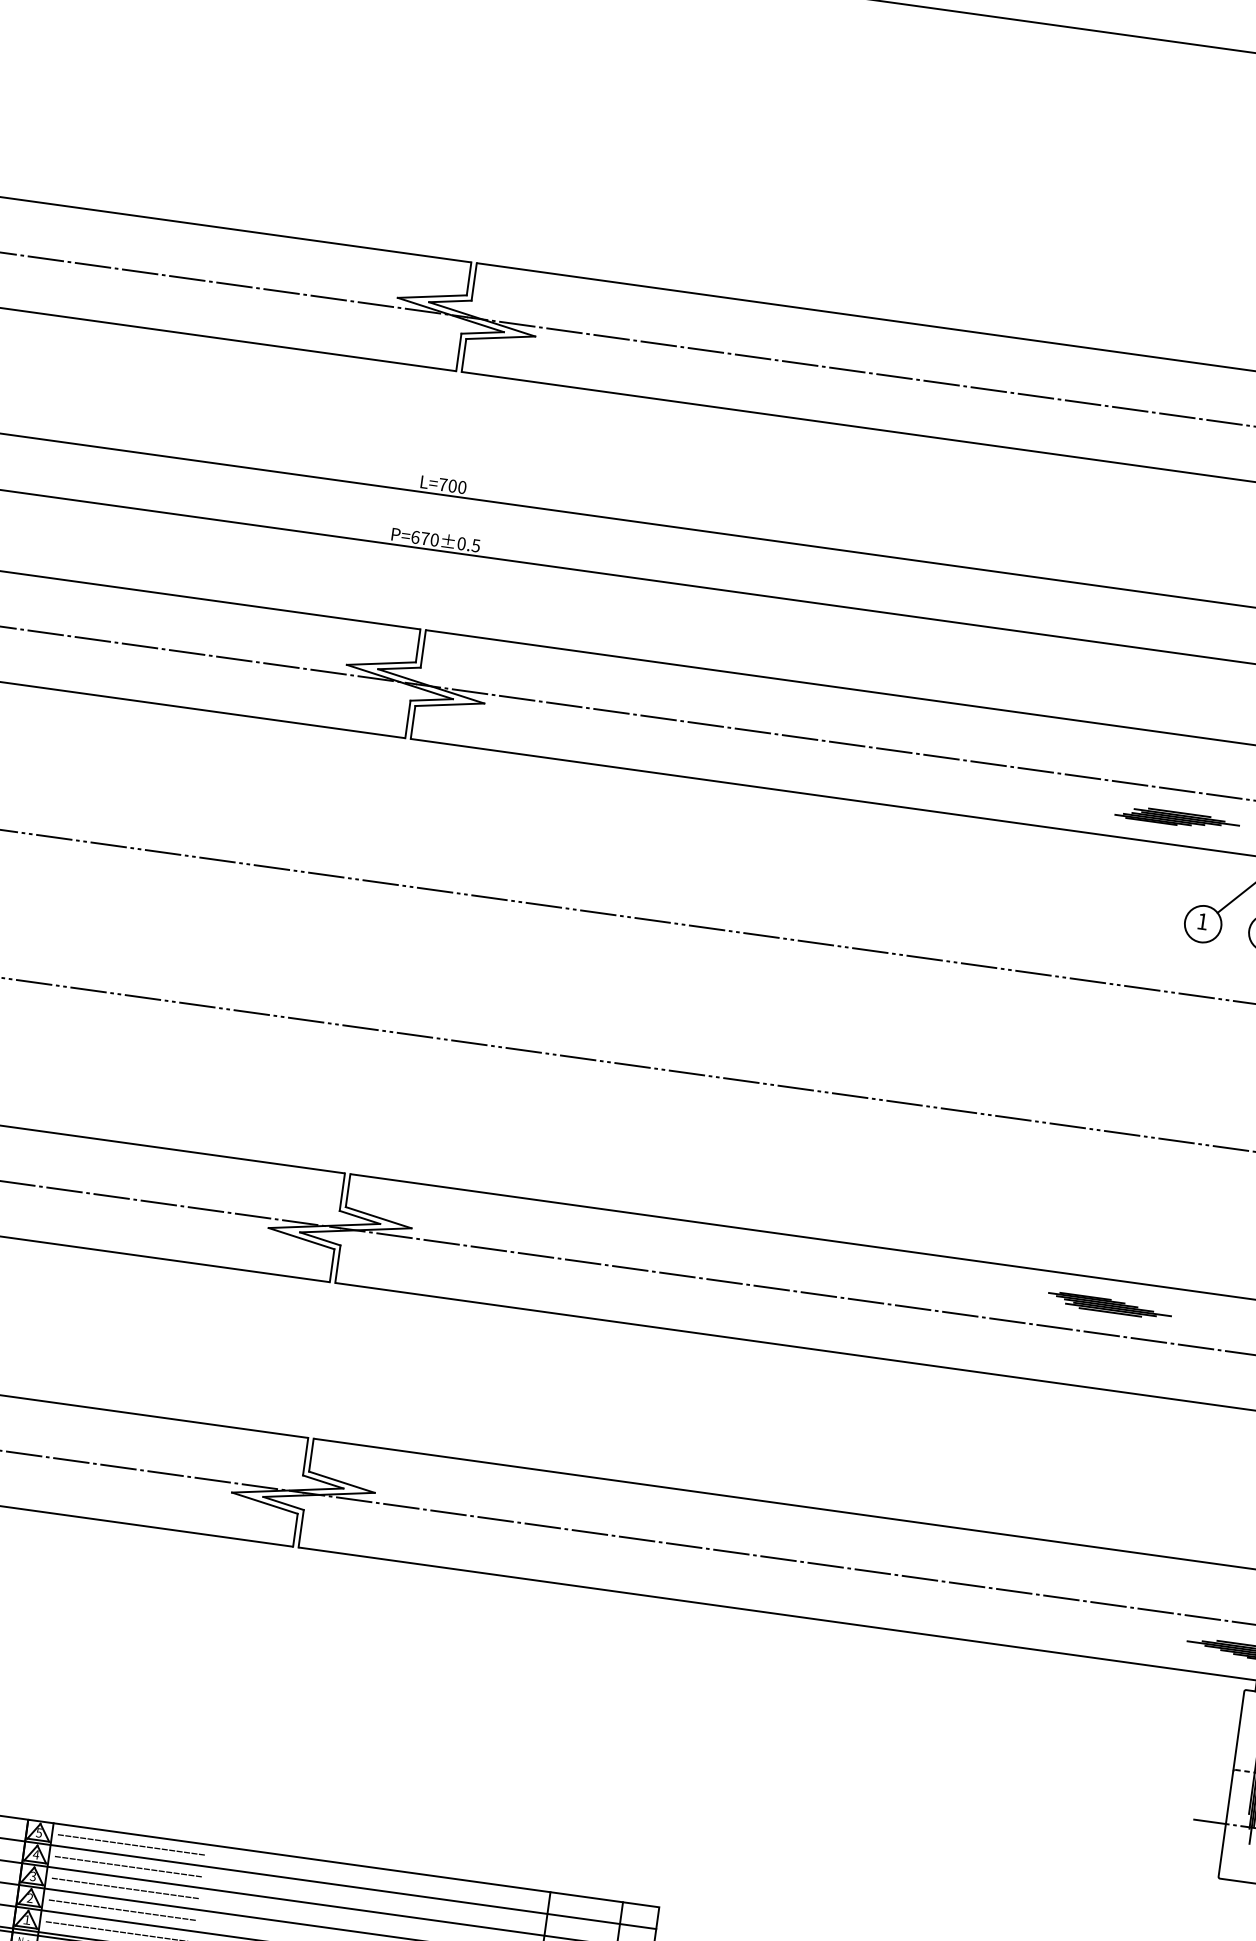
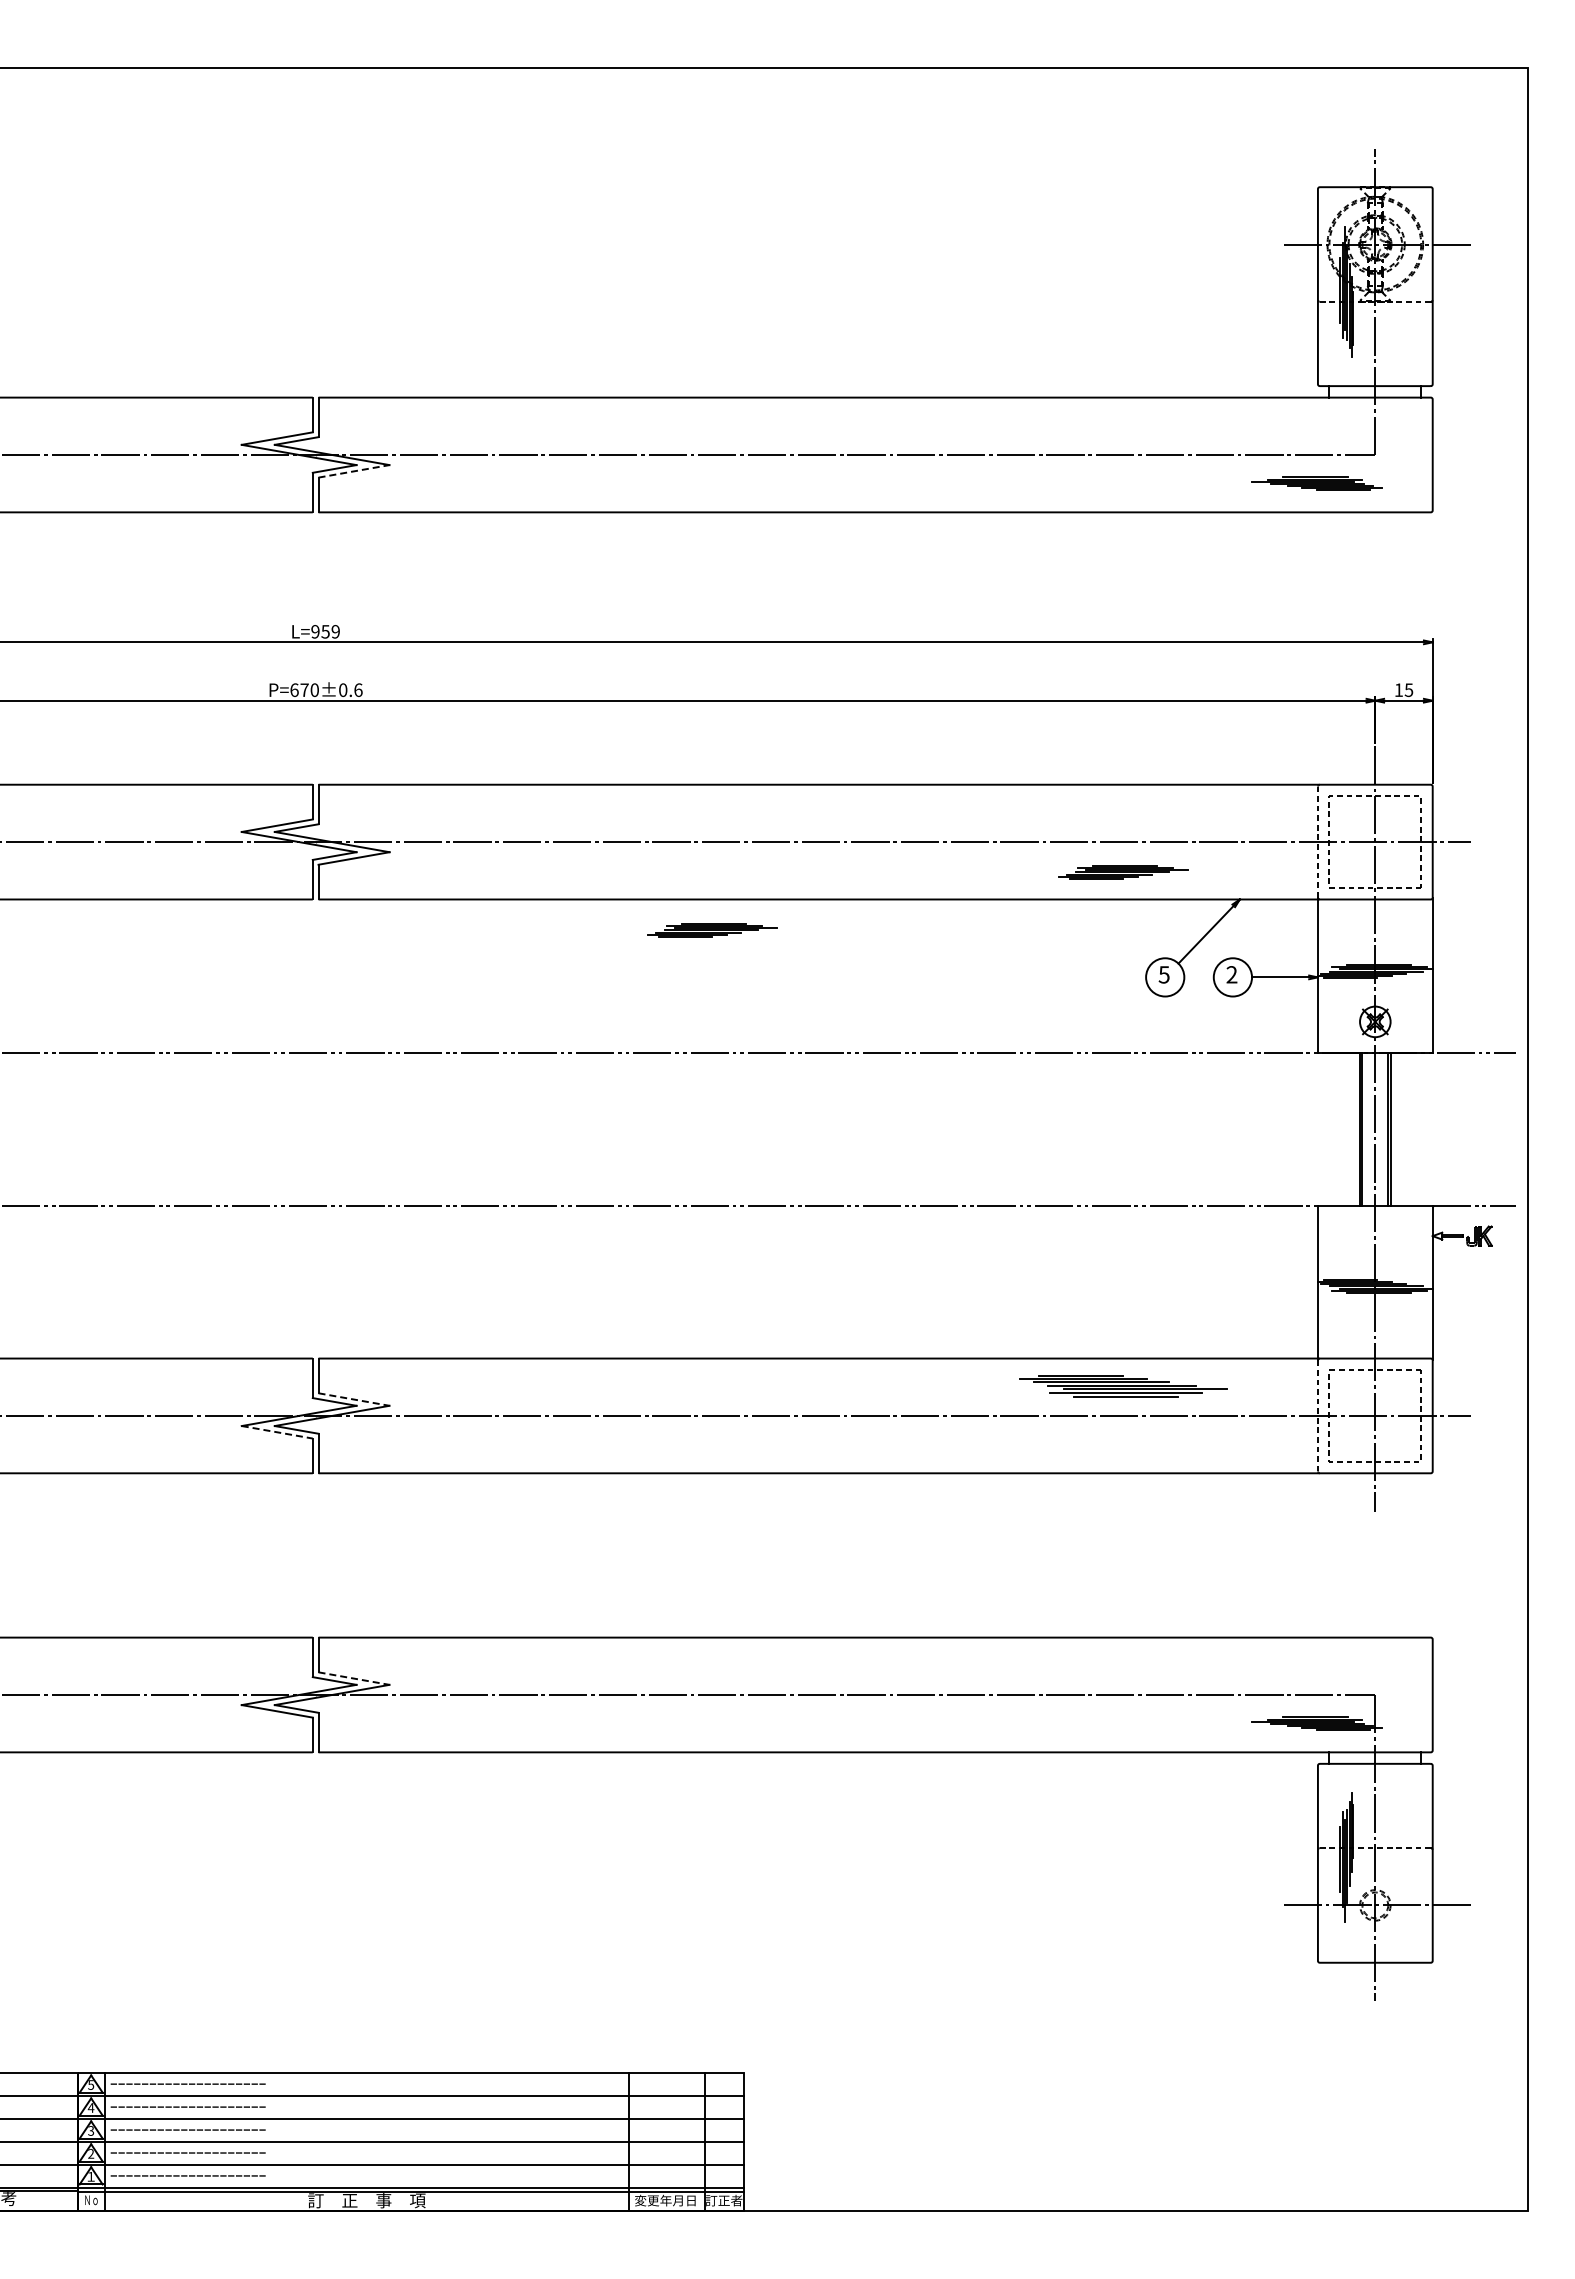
line: (501, 337) -> (354, 471), solid -> dashed
text: (452, 485) -> (325, 631), L=700 -> L=959
text: (476, 545) -> (358, 689), P=670±0.5 -> P=670±0.6
part: (780, 820) -> (712, 930), added
text: (1201, 921) -> (1163, 974), 1 -> 5
line: (379, 1217) -> (354, 1399), solid -> dashed
line: (301, 1238) -> (277, 1432), solid -> dashed
part: (1109, 1305) -> (1123, 1385), size x1.6
line: (342, 1482) -> (354, 1678), solid -> dashed

